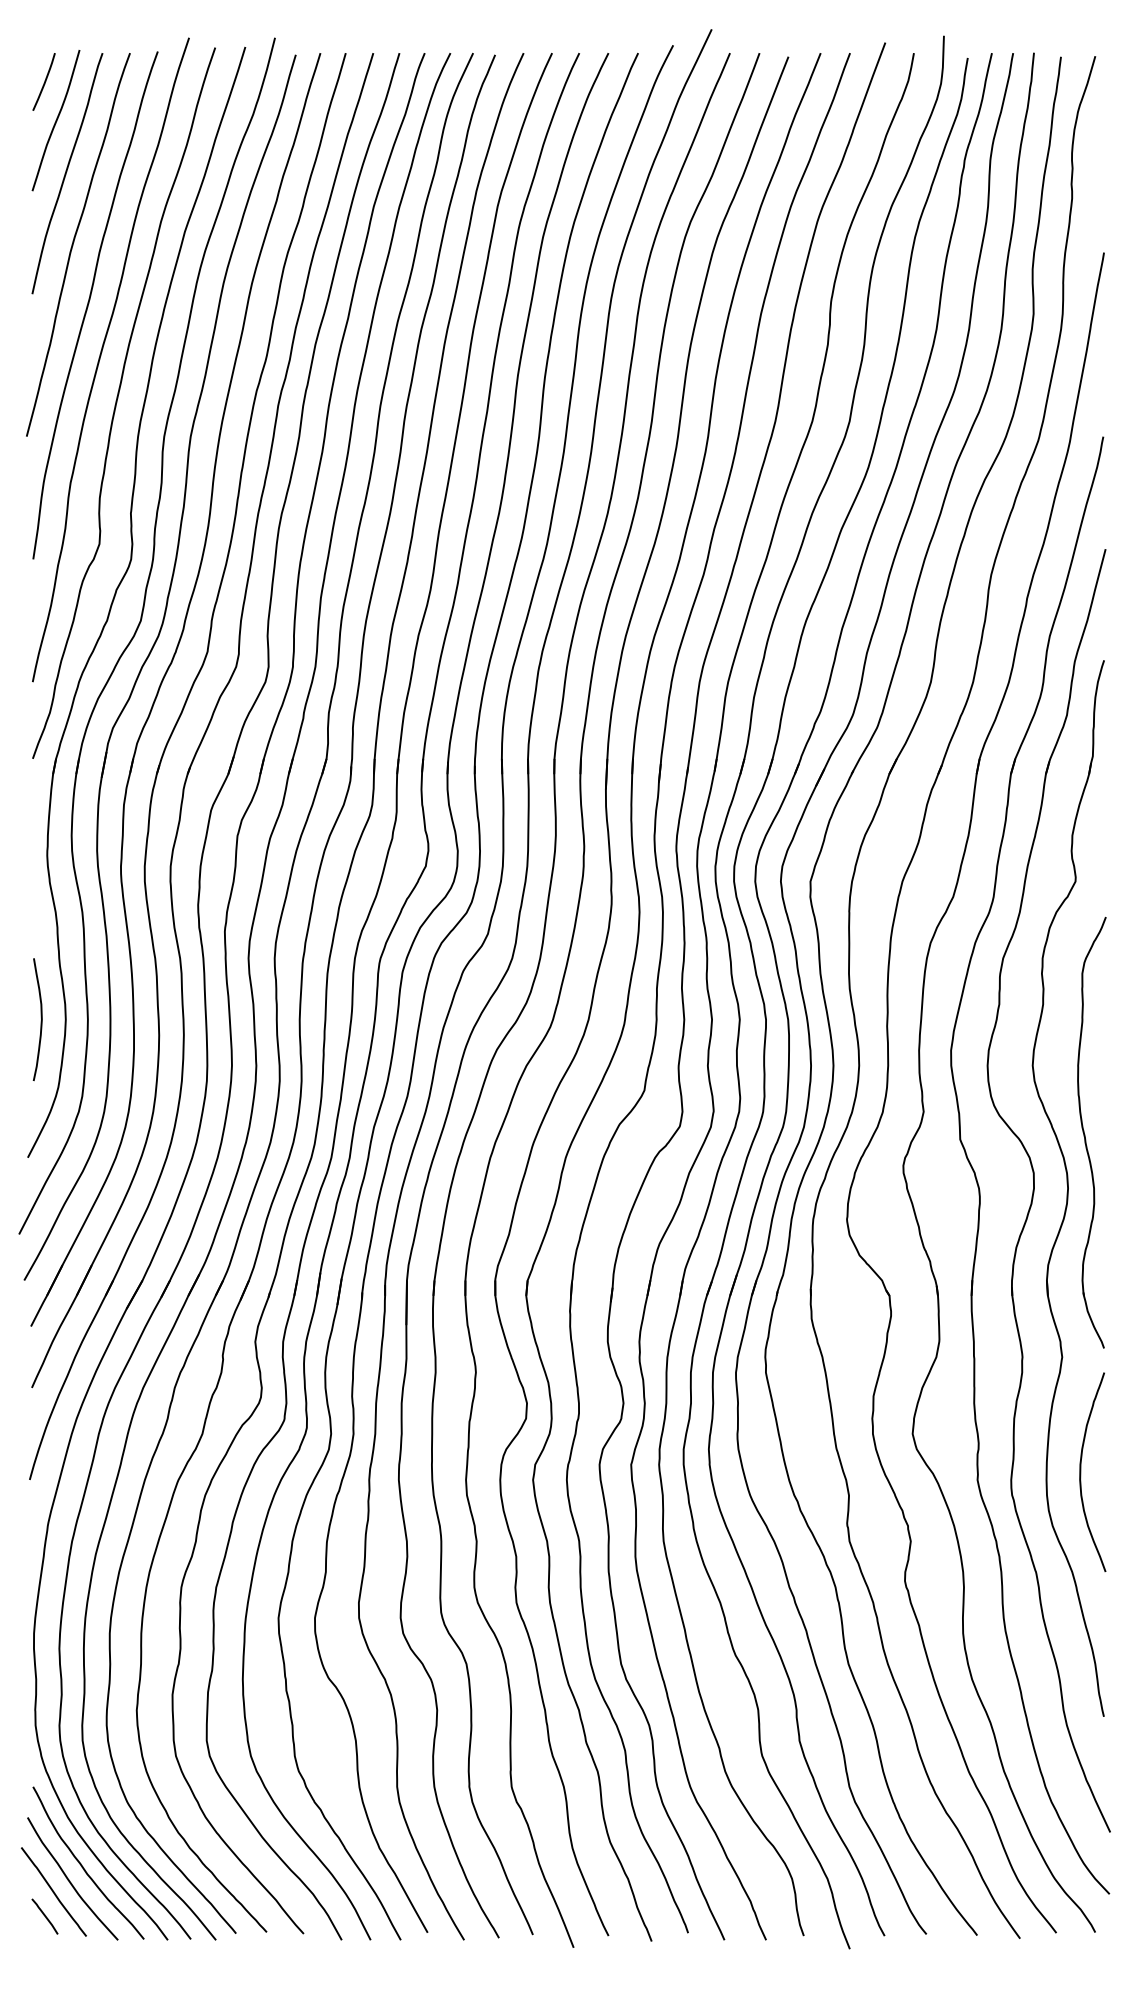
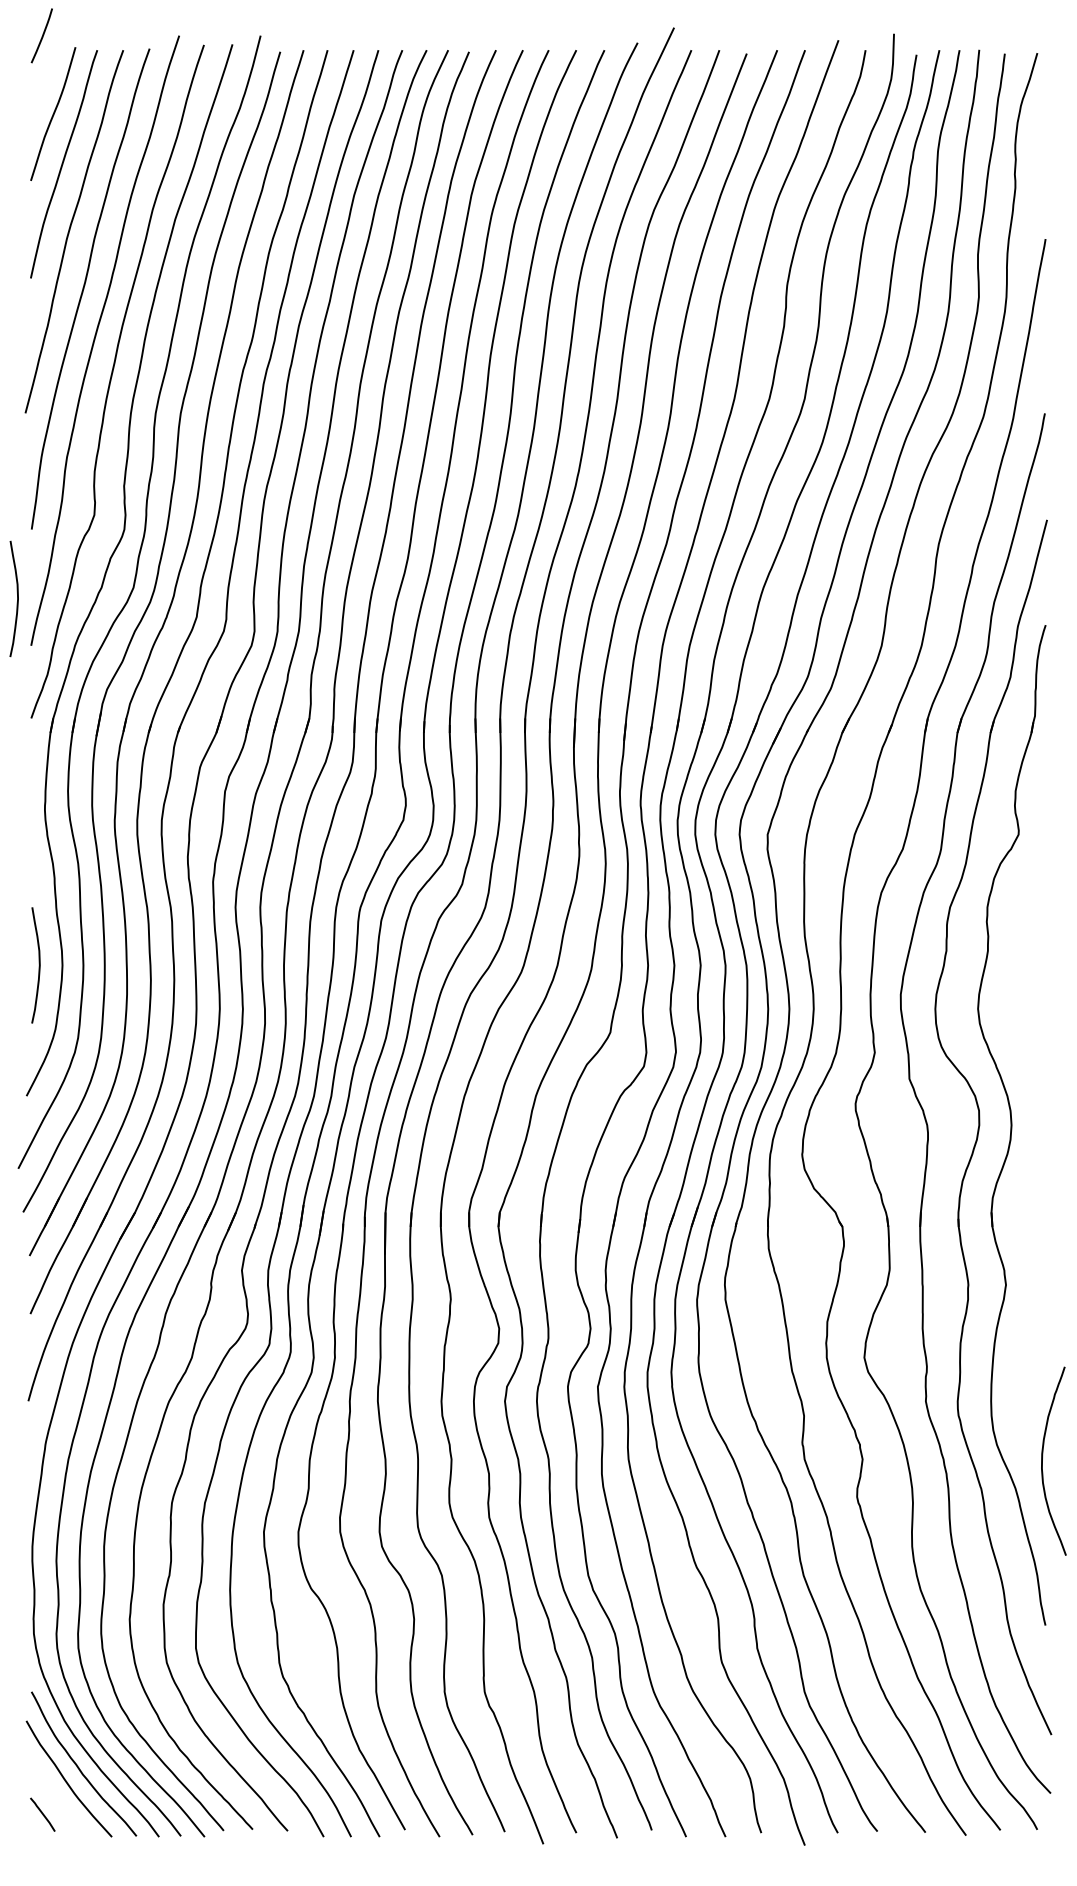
line: (44, 81) -> (42, 35), moved
curve: (17, 630) -> (16, 596), added
part: (1085, 1134) -> (1028, 1074), removed
curve: (1081, 1471) -> (1043, 1460), moved
curve: (53, 1891) -> (50, 1790), removed

